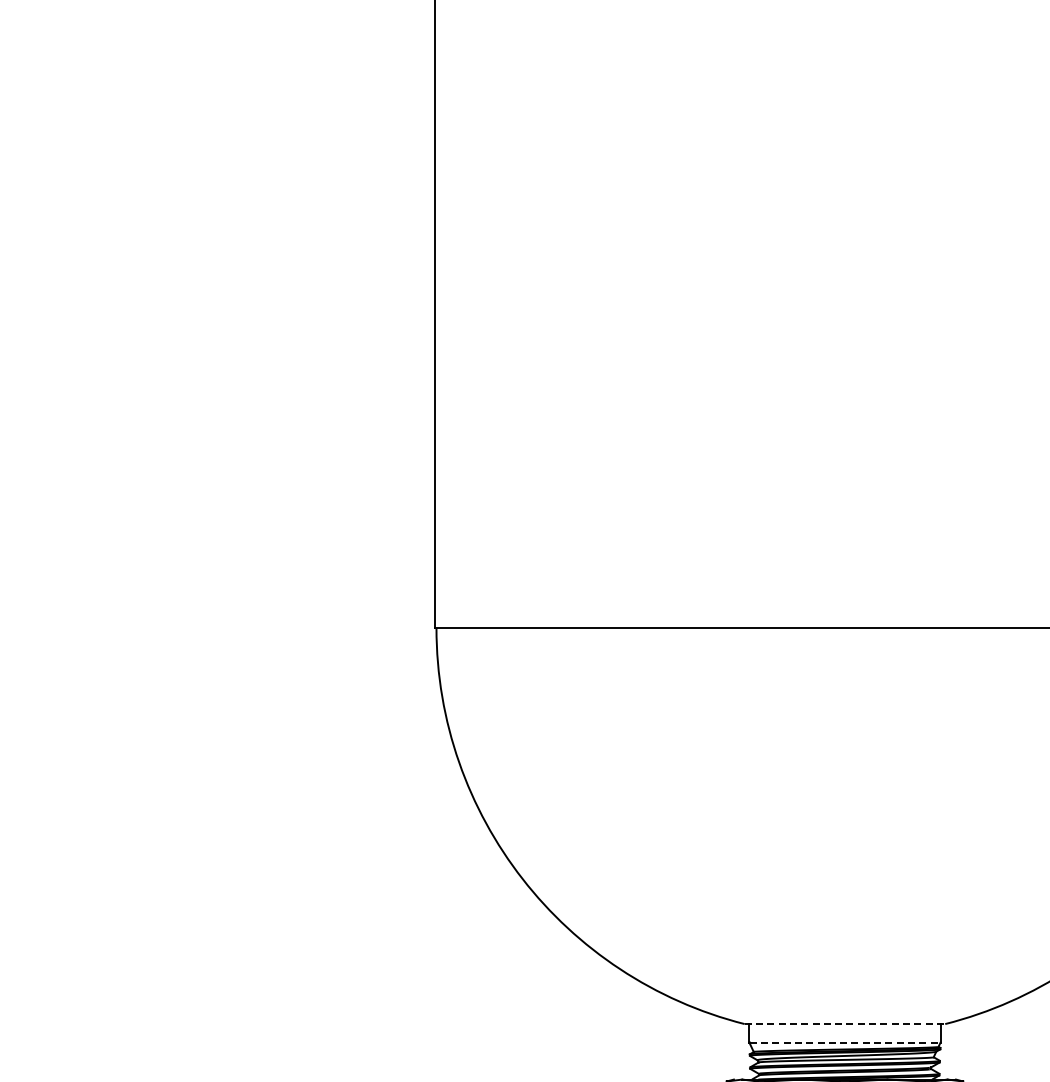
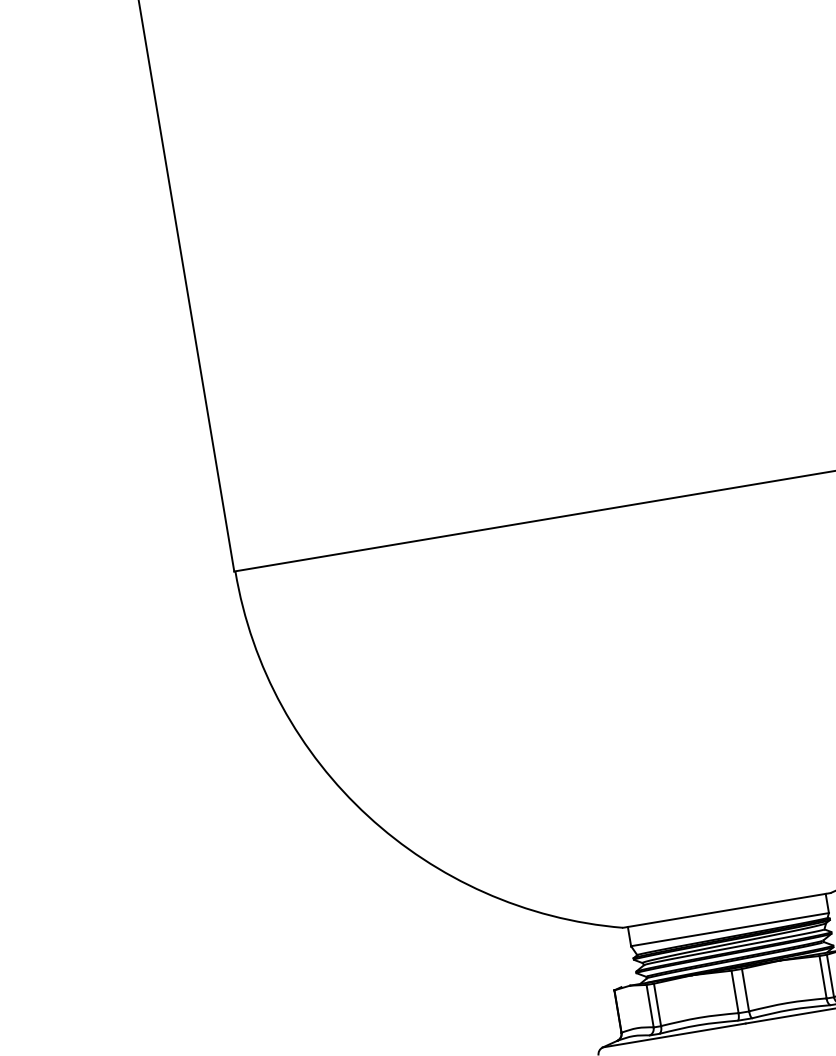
line: (845, 1024) -> (727, 910), dashed -> solid
line: (845, 1042) -> (730, 929), dashed -> solid

